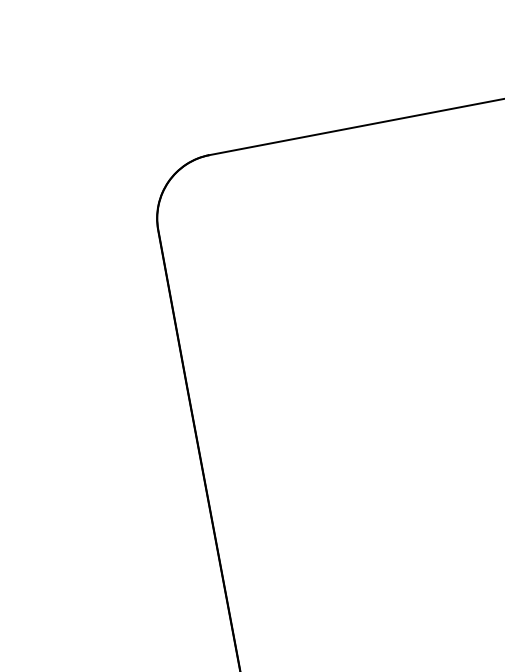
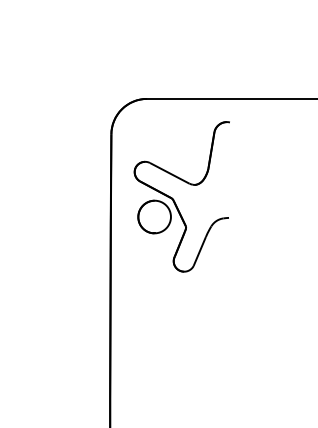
part: (292, 324) -> (174, 199), added

